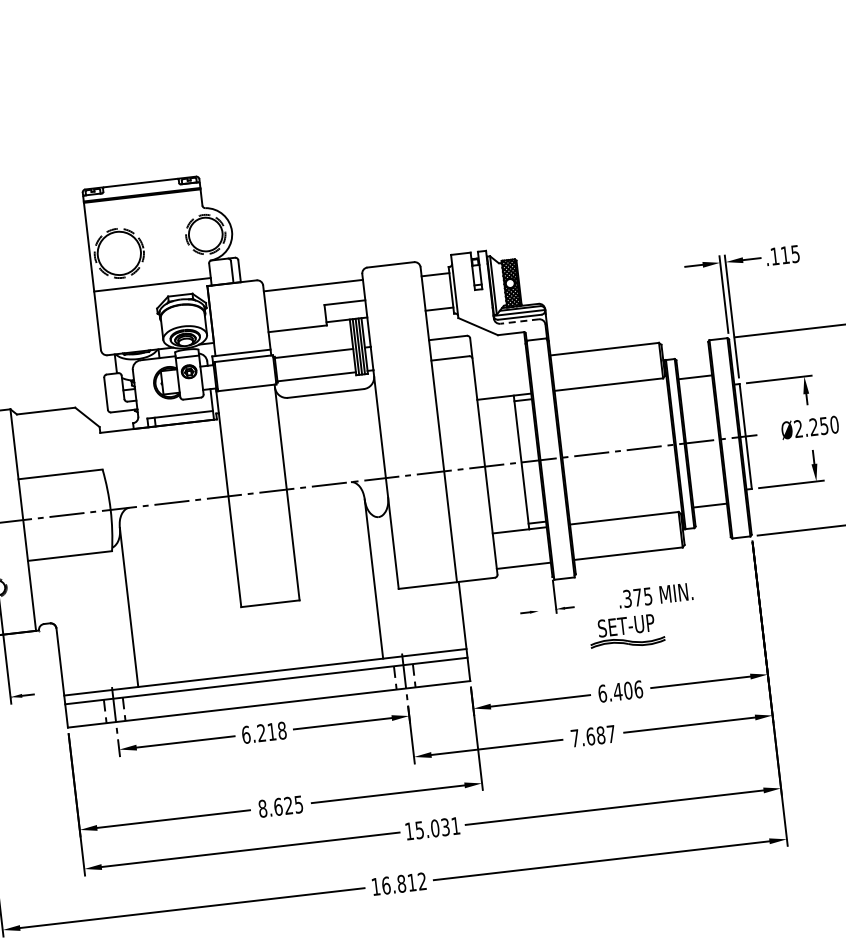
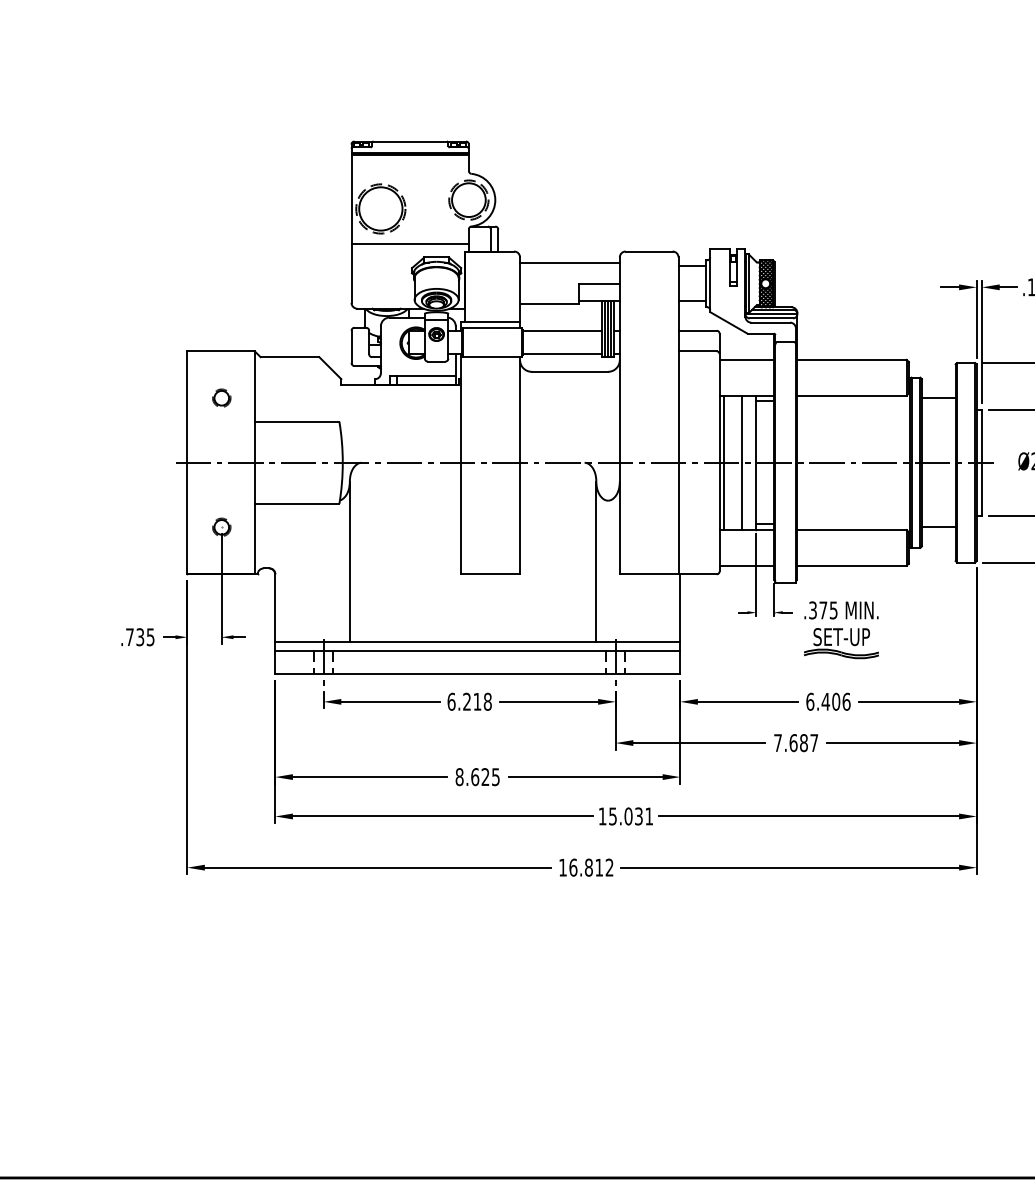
line: (519, 321) -> (770, 322), dashed -> solid
line: (499, 360) -> (746, 359), added
line: (506, 463) -> (741, 462), added
line: (489, 465) -> (724, 462), added
line: (534, 573) -> (756, 574), added
text: (655, 595) -> (841, 610), moved

